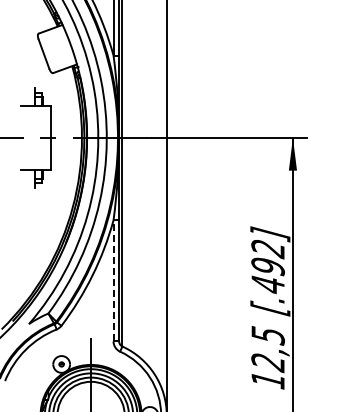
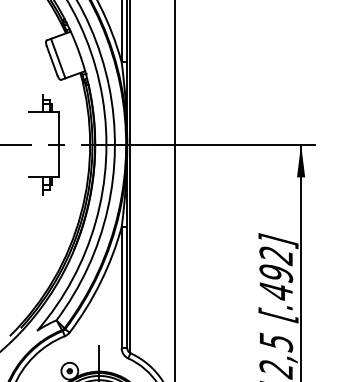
line: (49, 51) -> (57, 58), added
line: (113, 280) -> (121, 287), dashed -> solid

